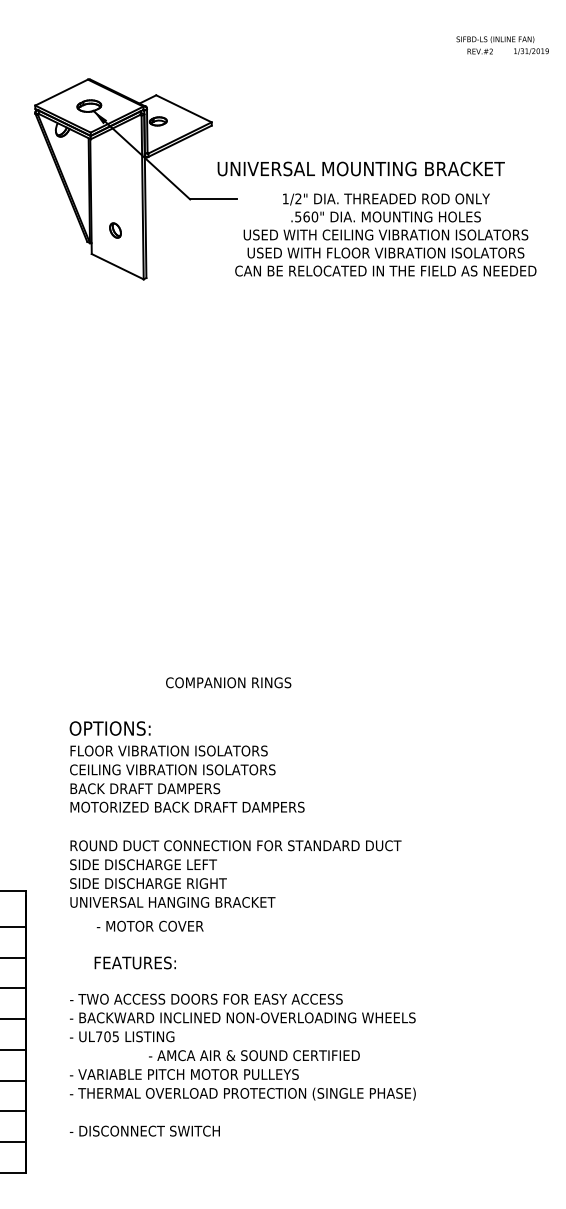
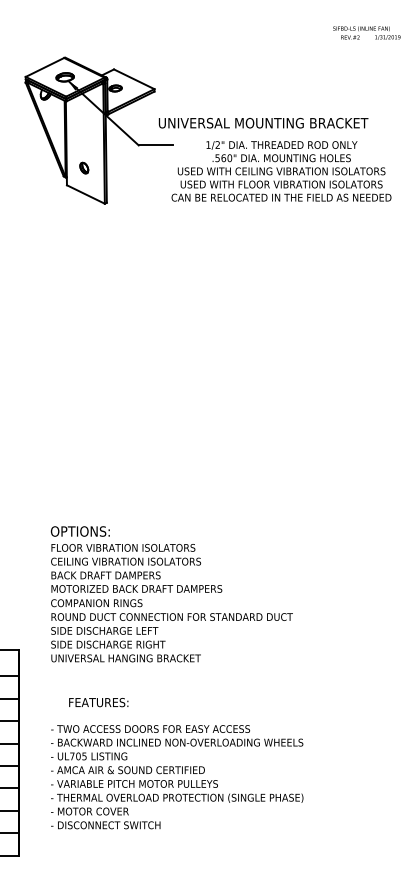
text: (228, 682) -> (96, 602), moved
text: (149, 925) -> (89, 810), moved
text: (254, 1055) -> (128, 770), moved

